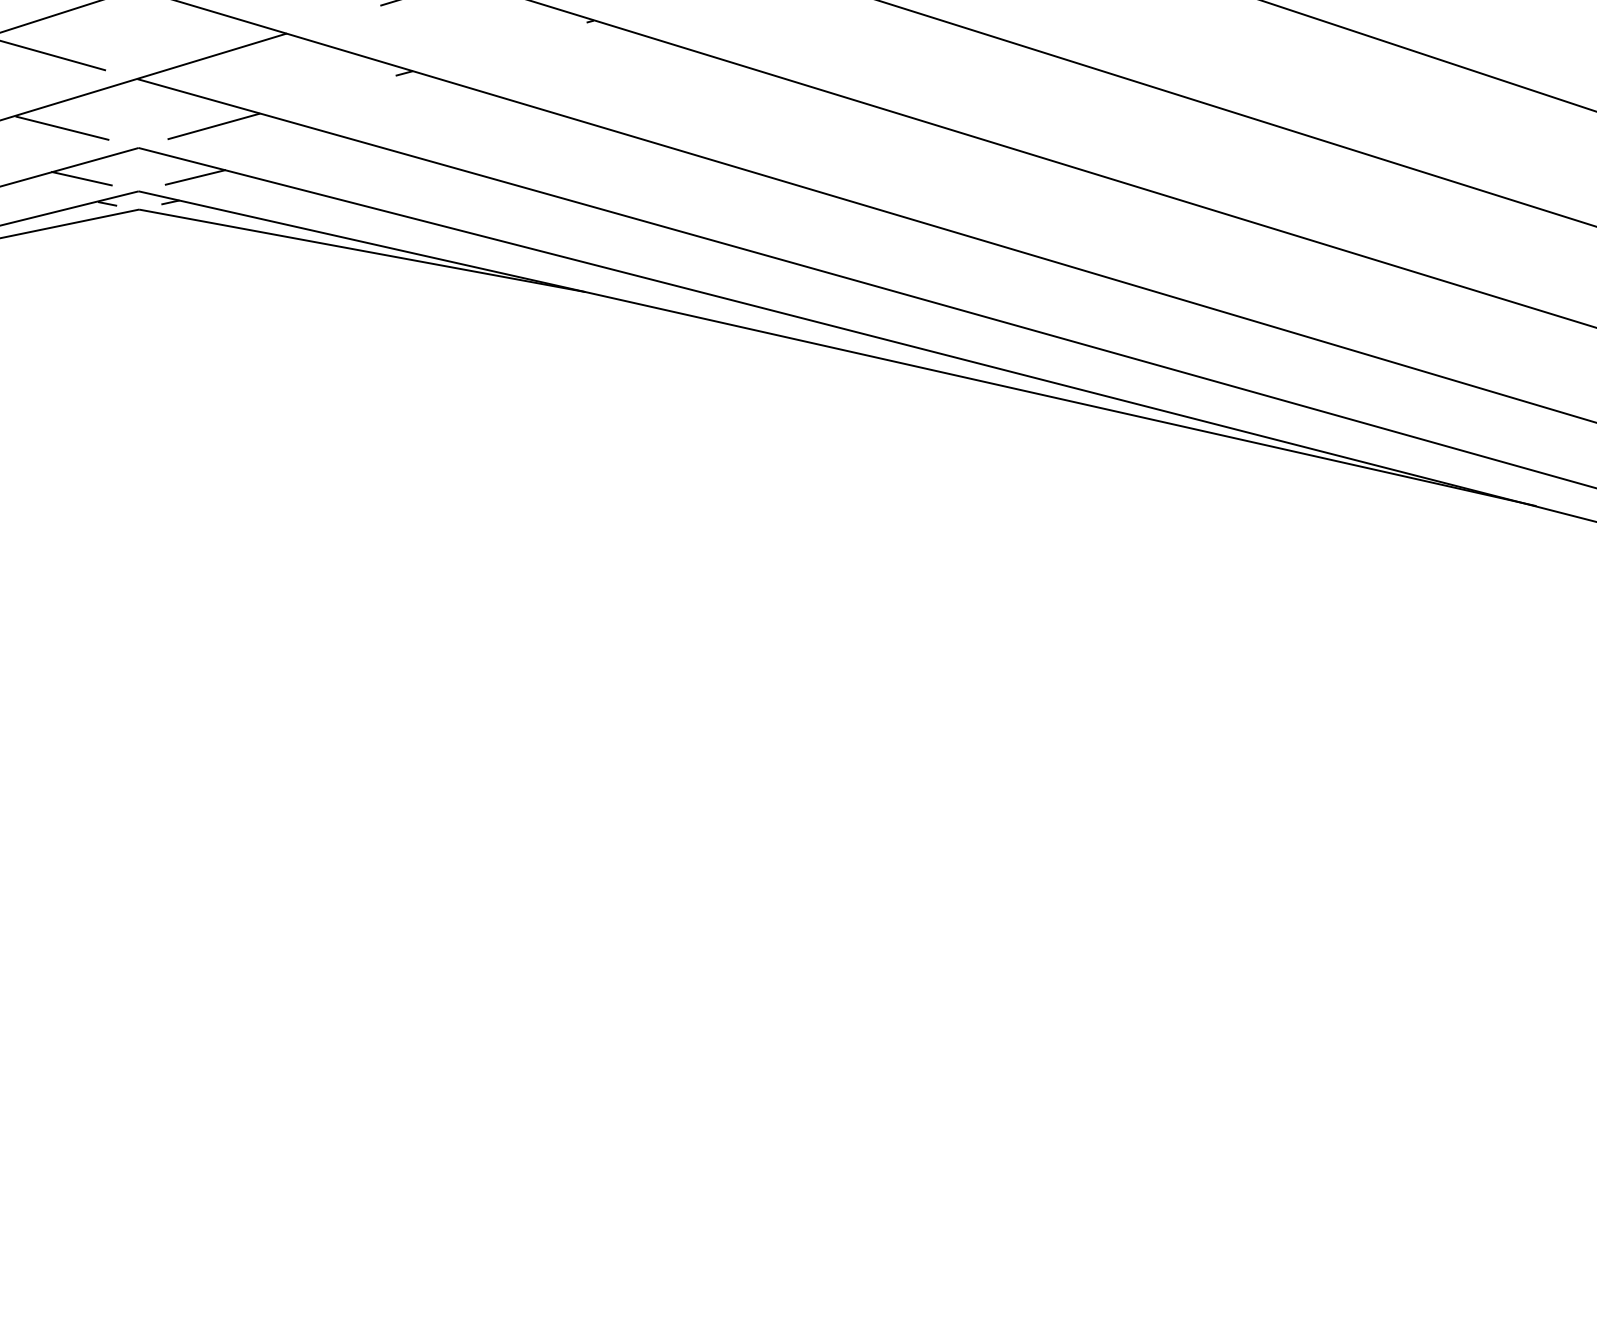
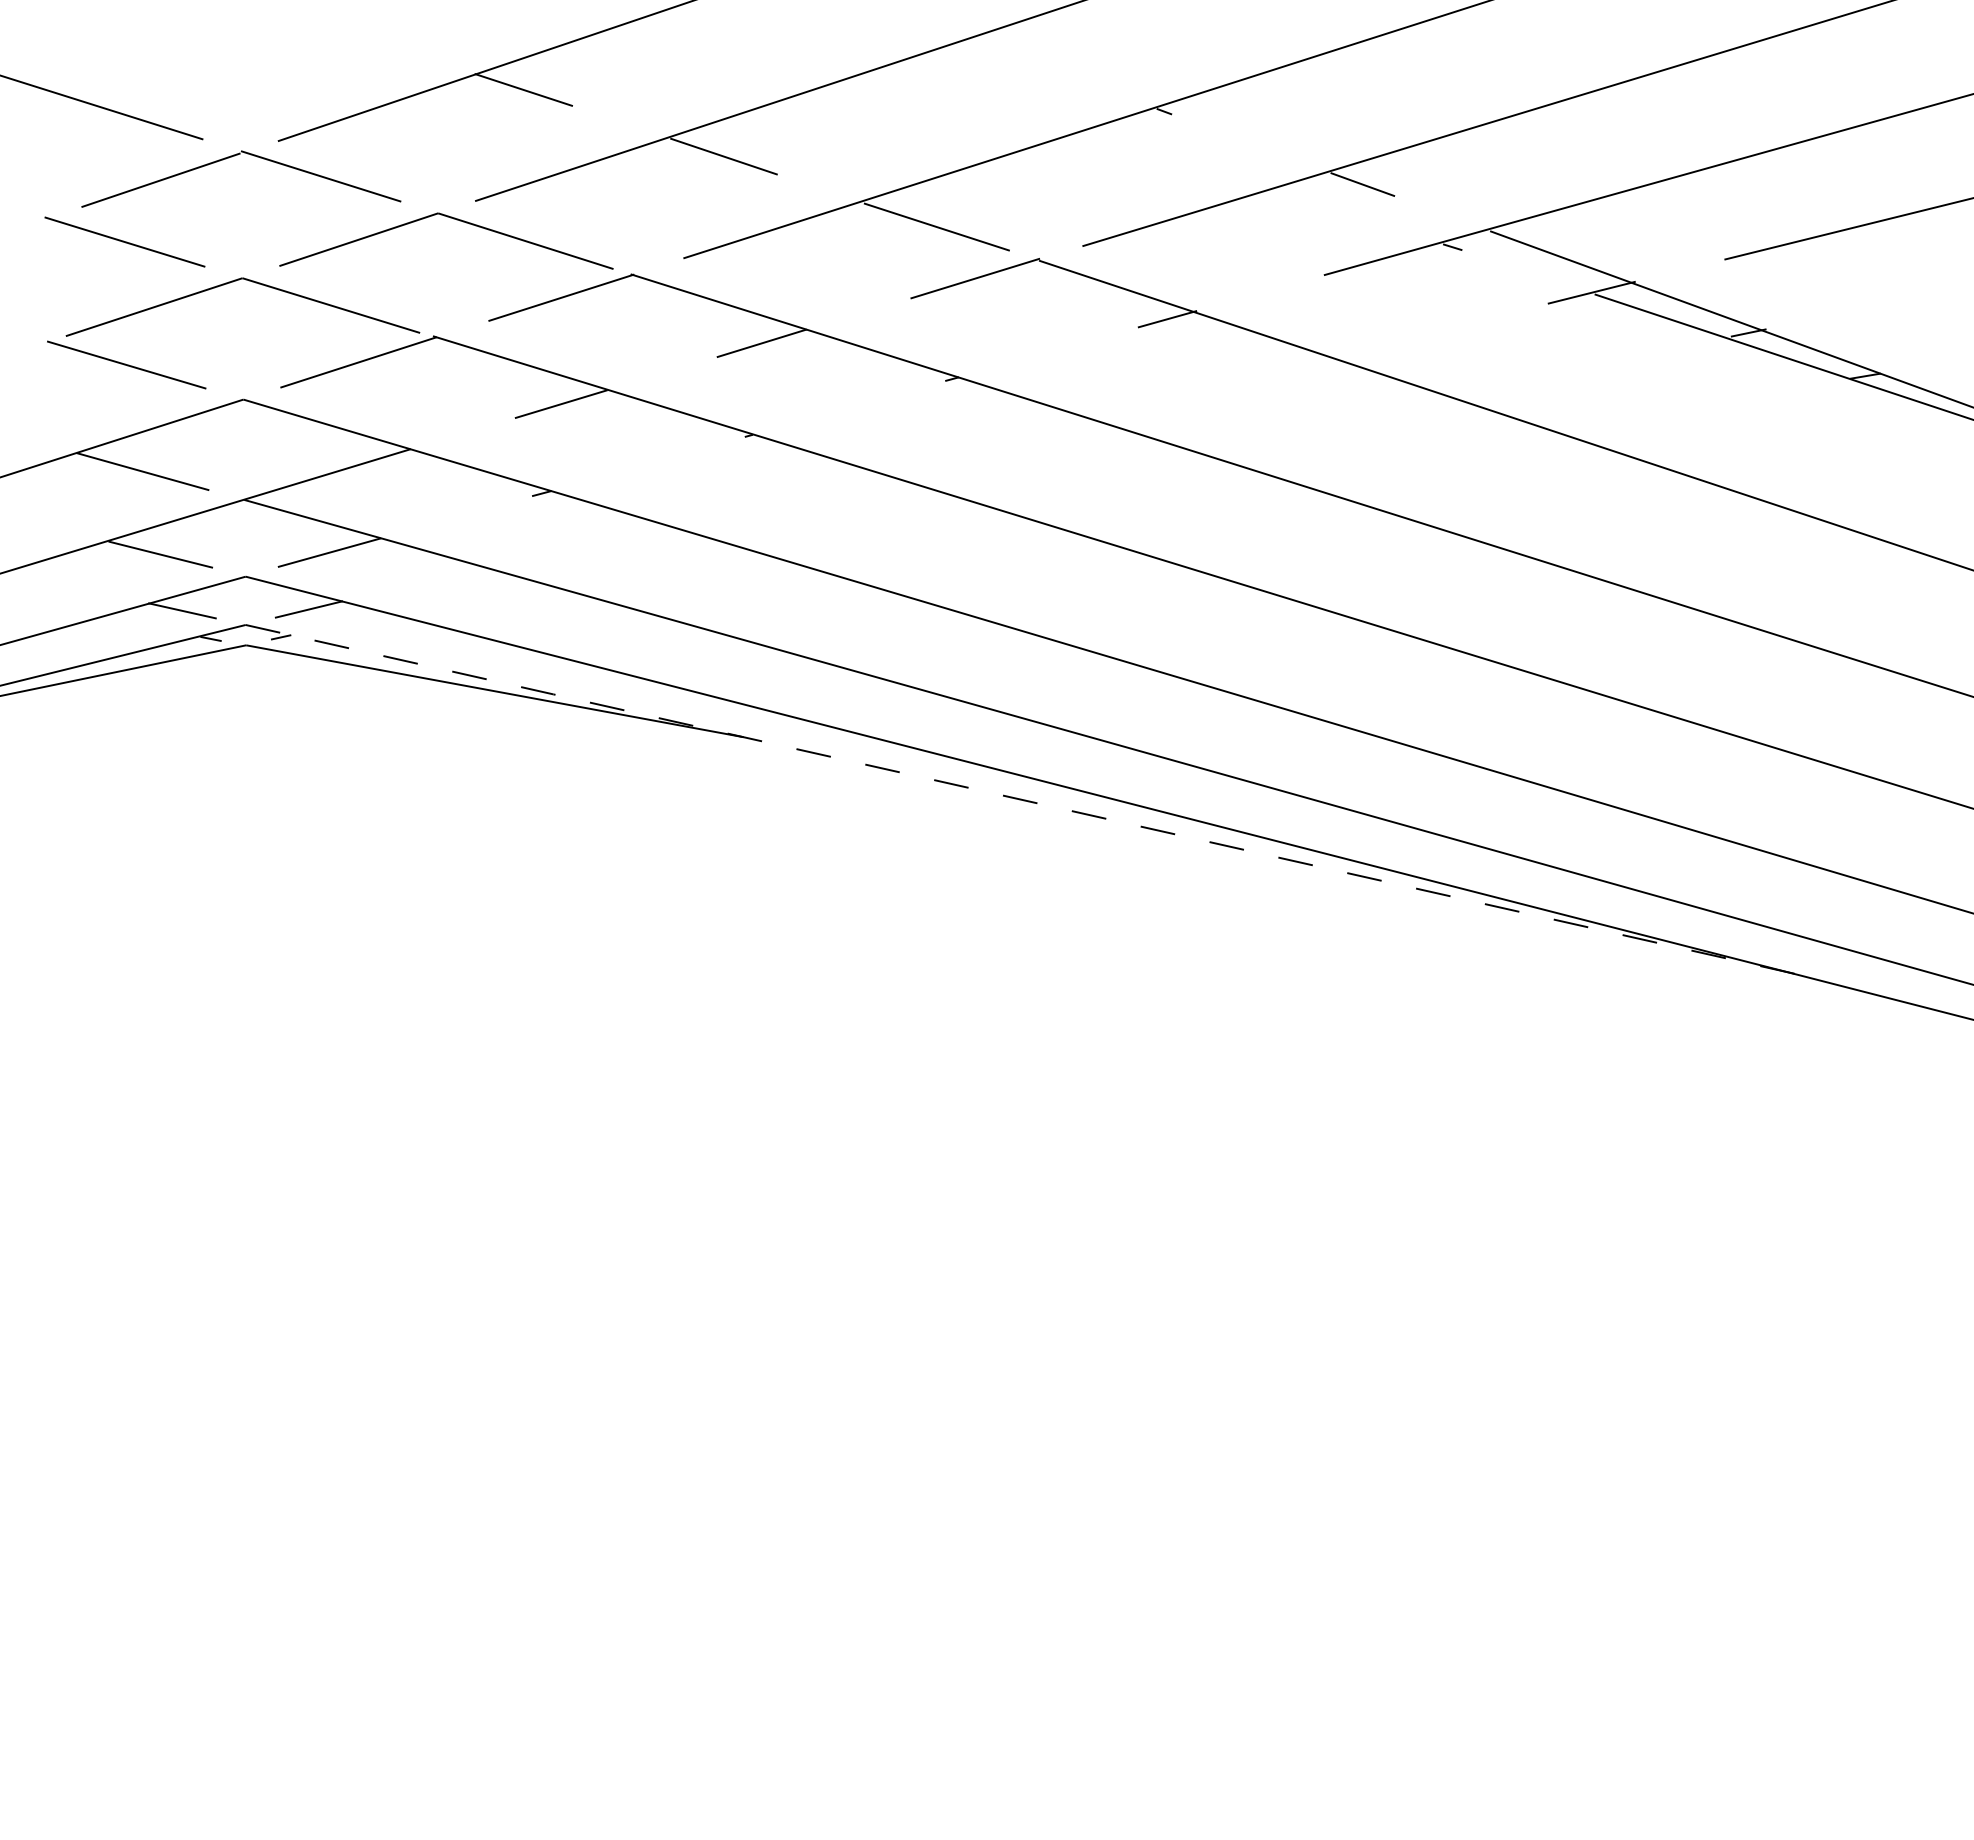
line: (837, 348) -> (1024, 800), solid -> dashed

